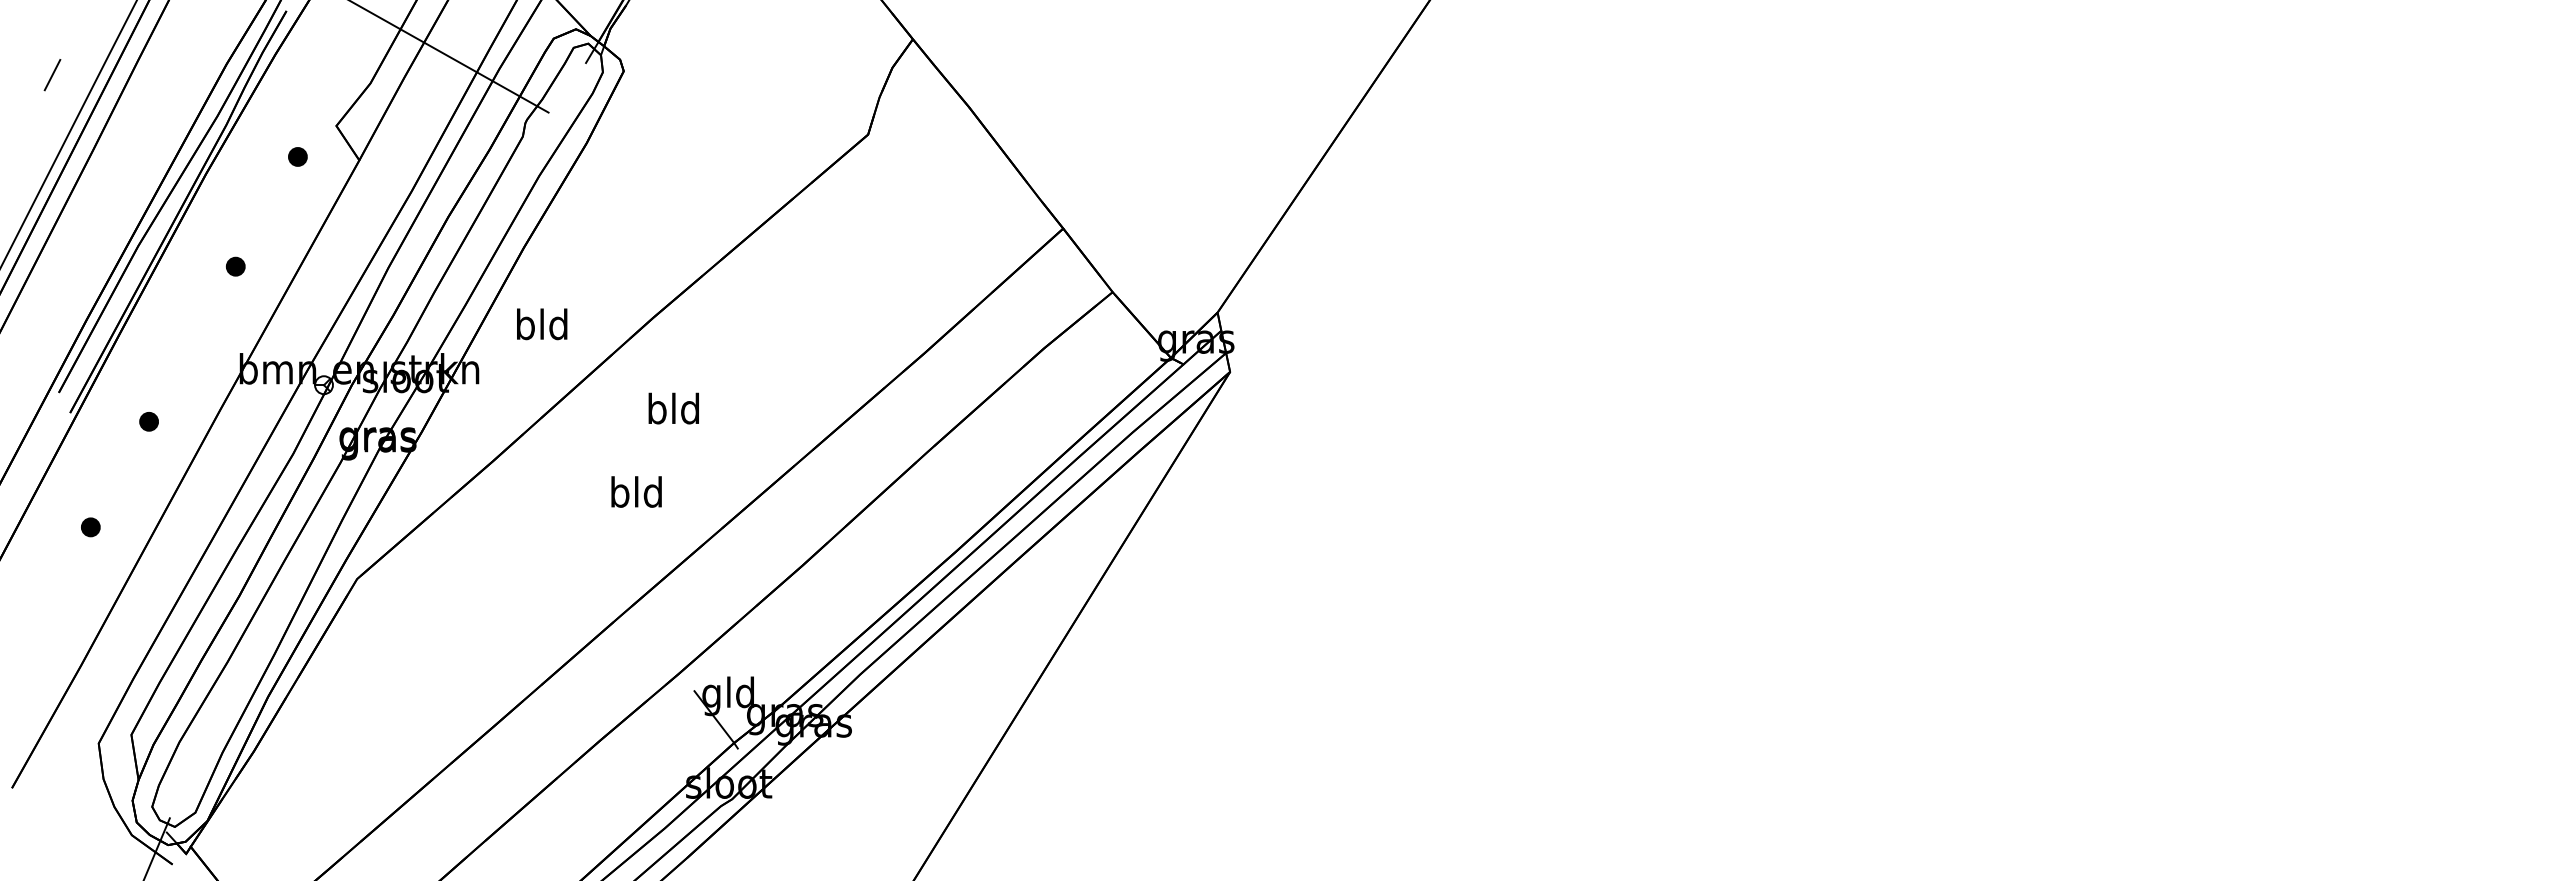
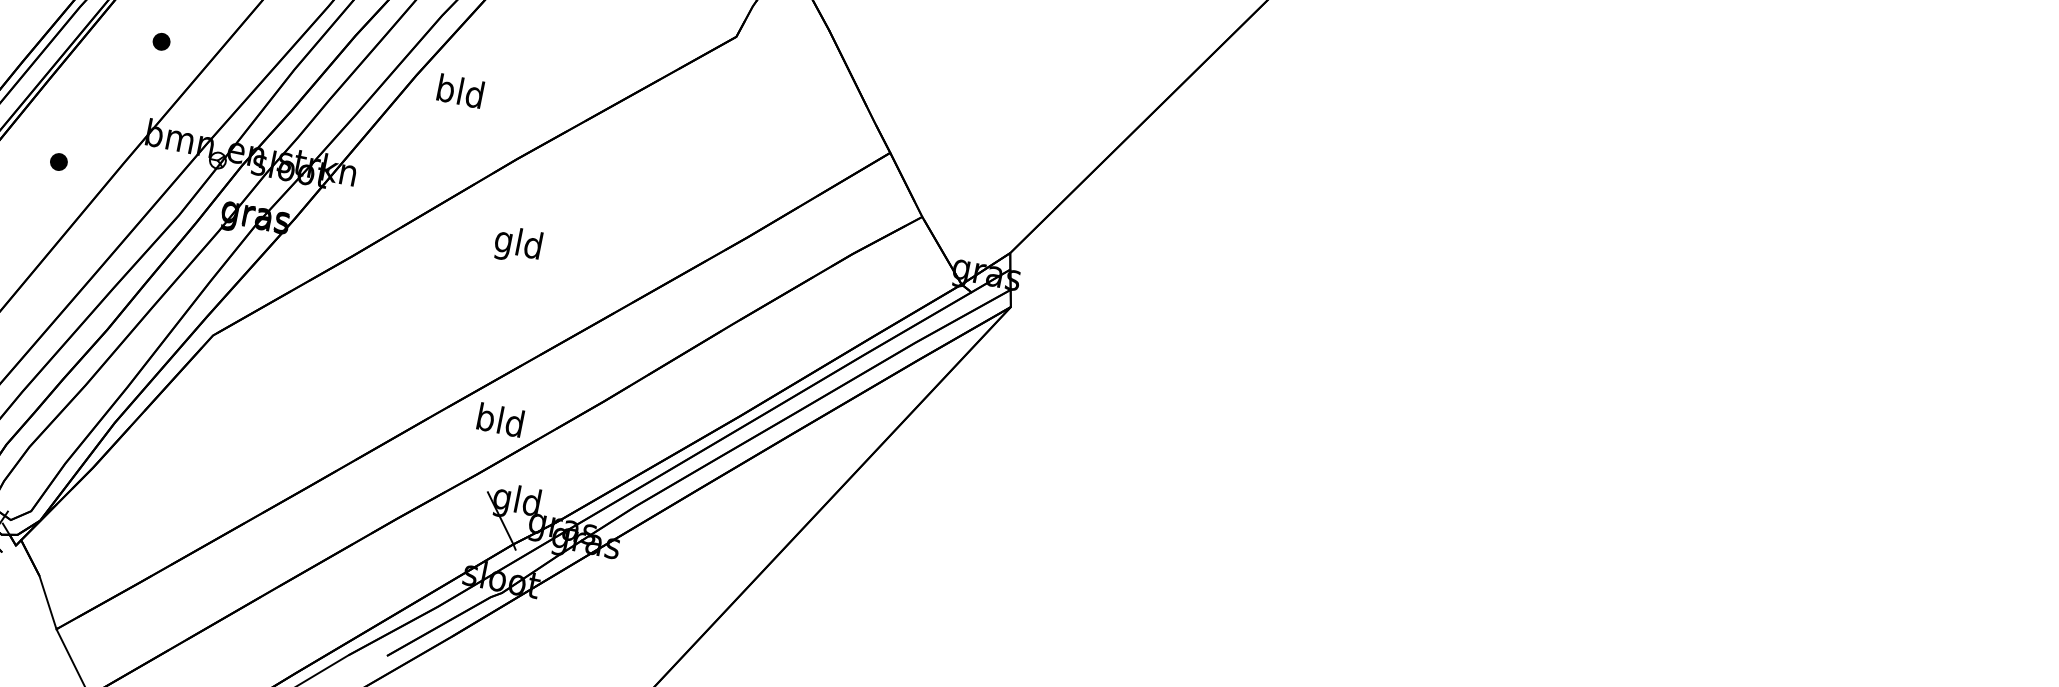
text: (542, 324) -> (460, 91), moved
text: (656, 412) -> (503, 242), bld -> gld
text: (636, 491) -> (500, 419), moved

